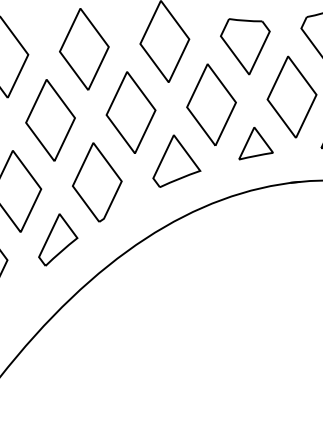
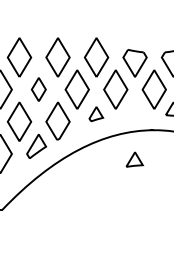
part: (49, 120) -> (38, 89), size x0.6
part: (254, 142) -> (134, 159), moved
part: (176, 158) -> (96, 113), size x0.6

